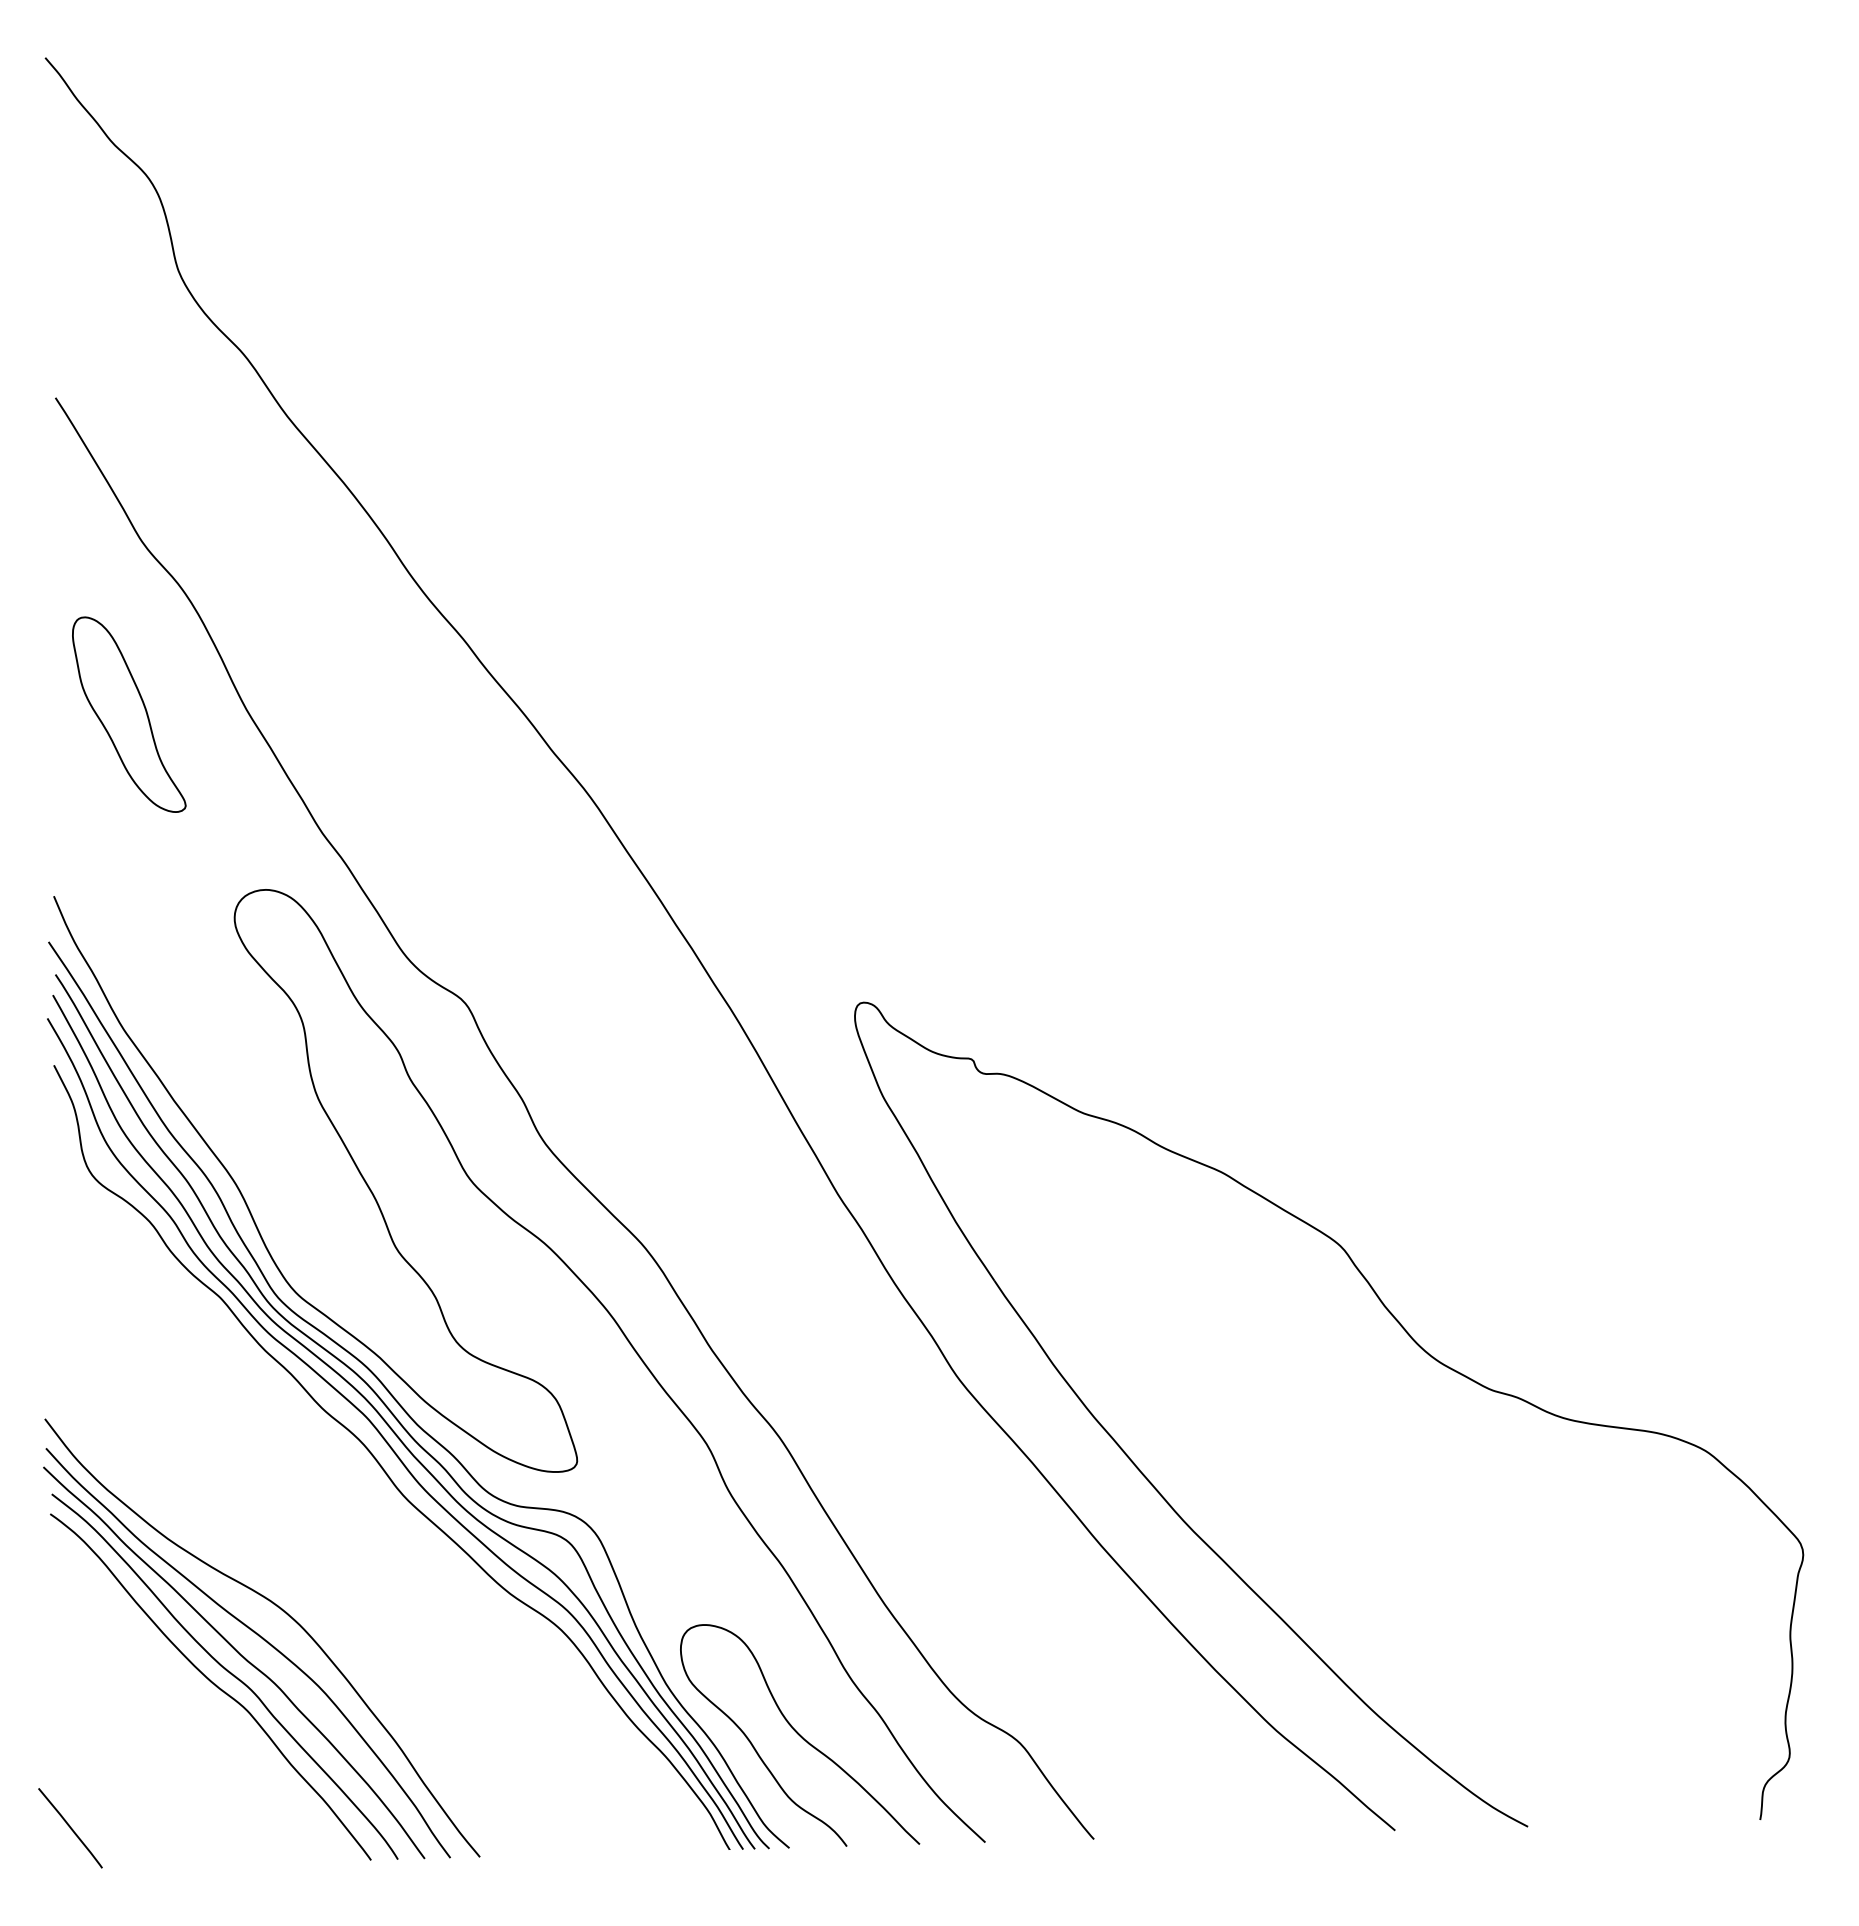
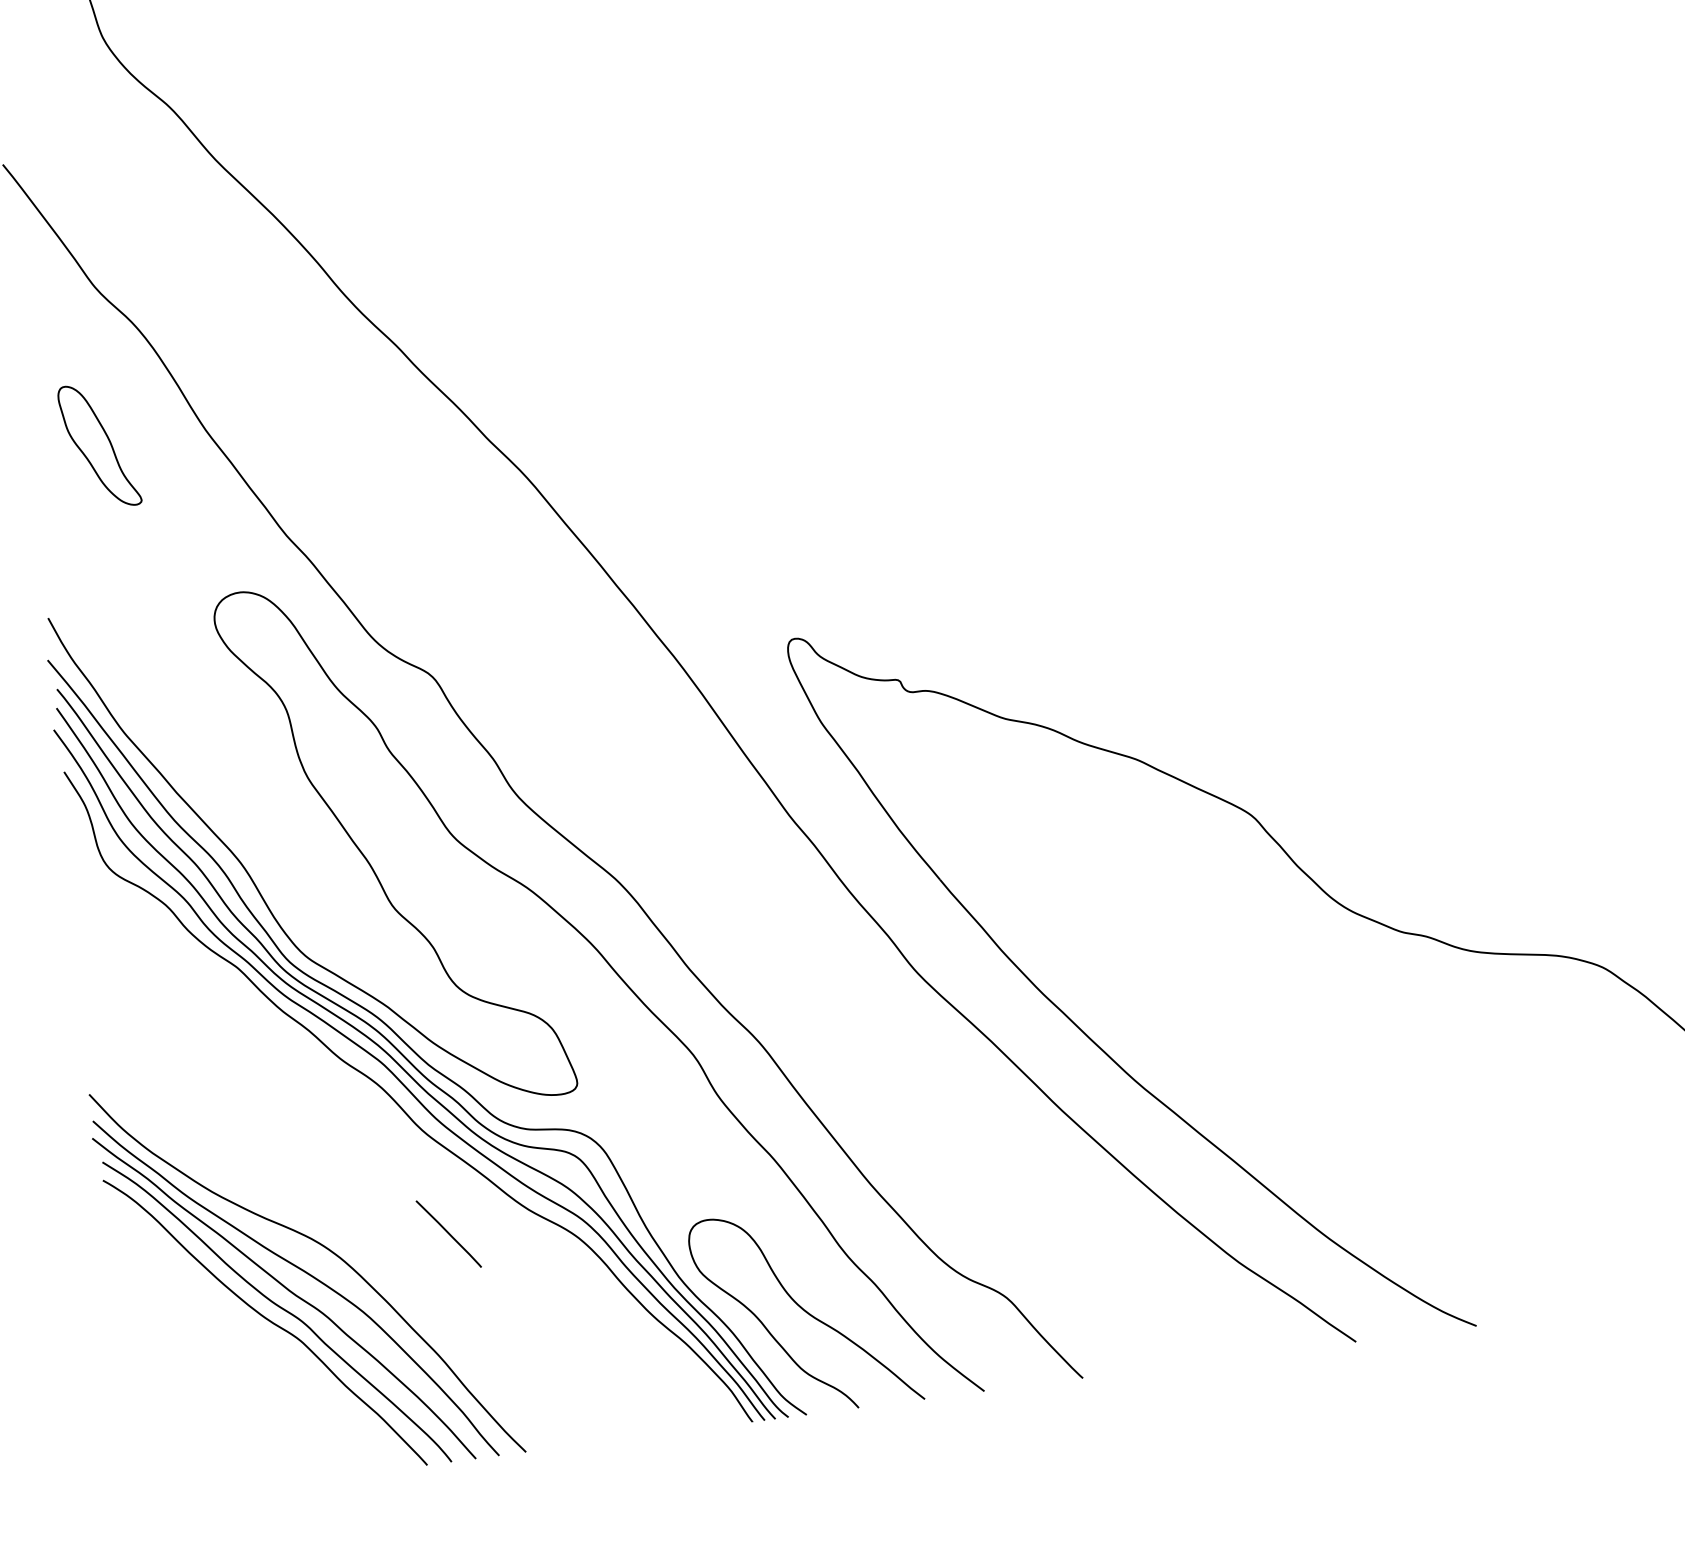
part: (129, 714) -> (99, 445), size x0.7
line: (70, 1828) -> (448, 1234), moved

